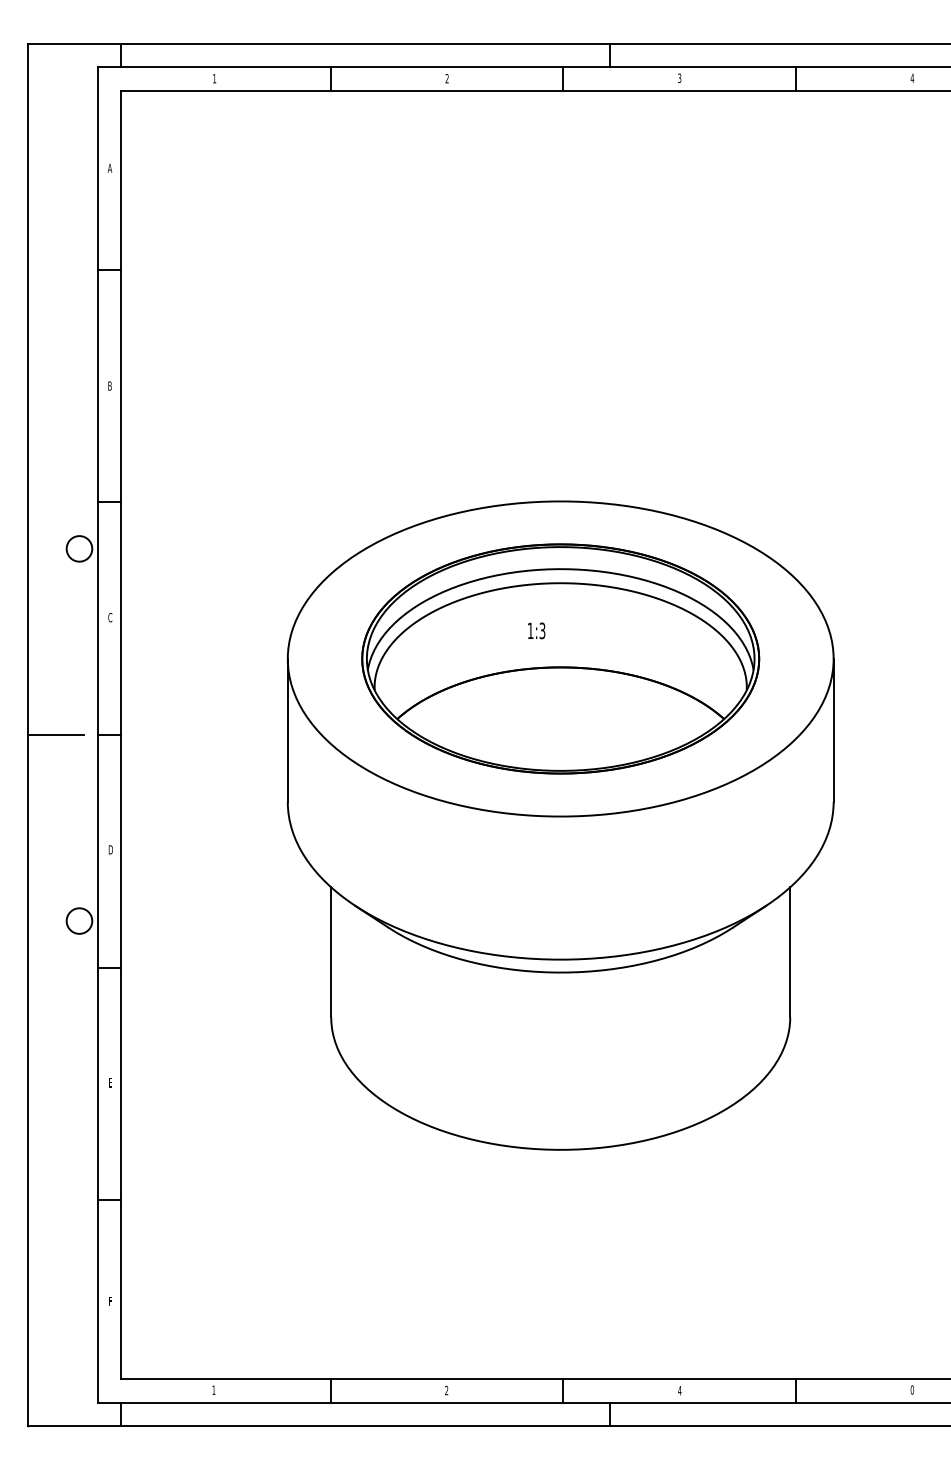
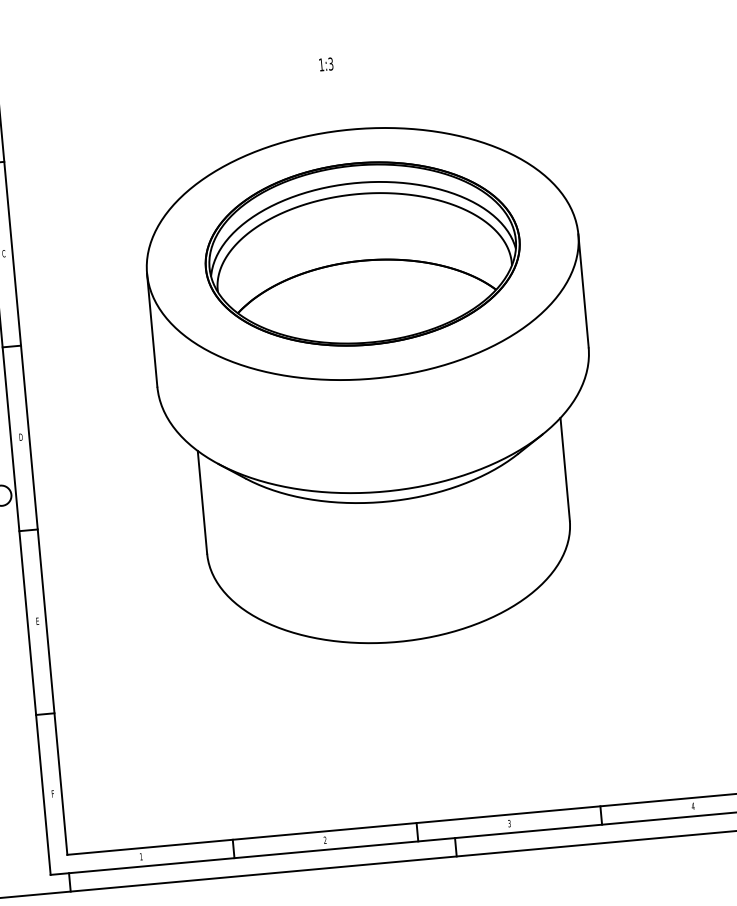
text: (536, 630) -> (326, 64), moved
text: (912, 1389) -> (693, 805), 0 -> 4
text: (679, 1390) -> (509, 823), 4 -> 3

